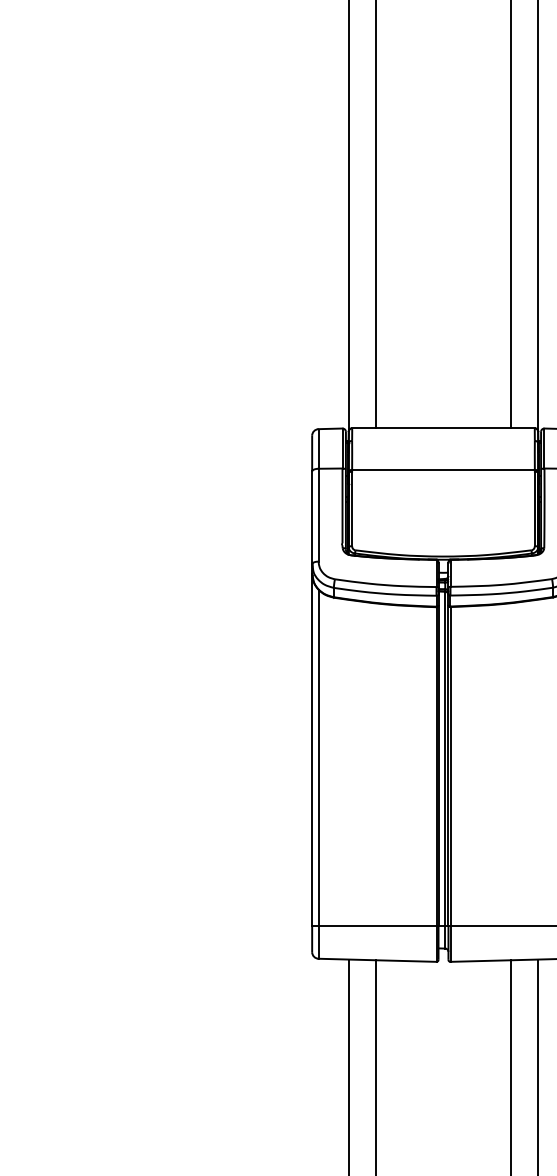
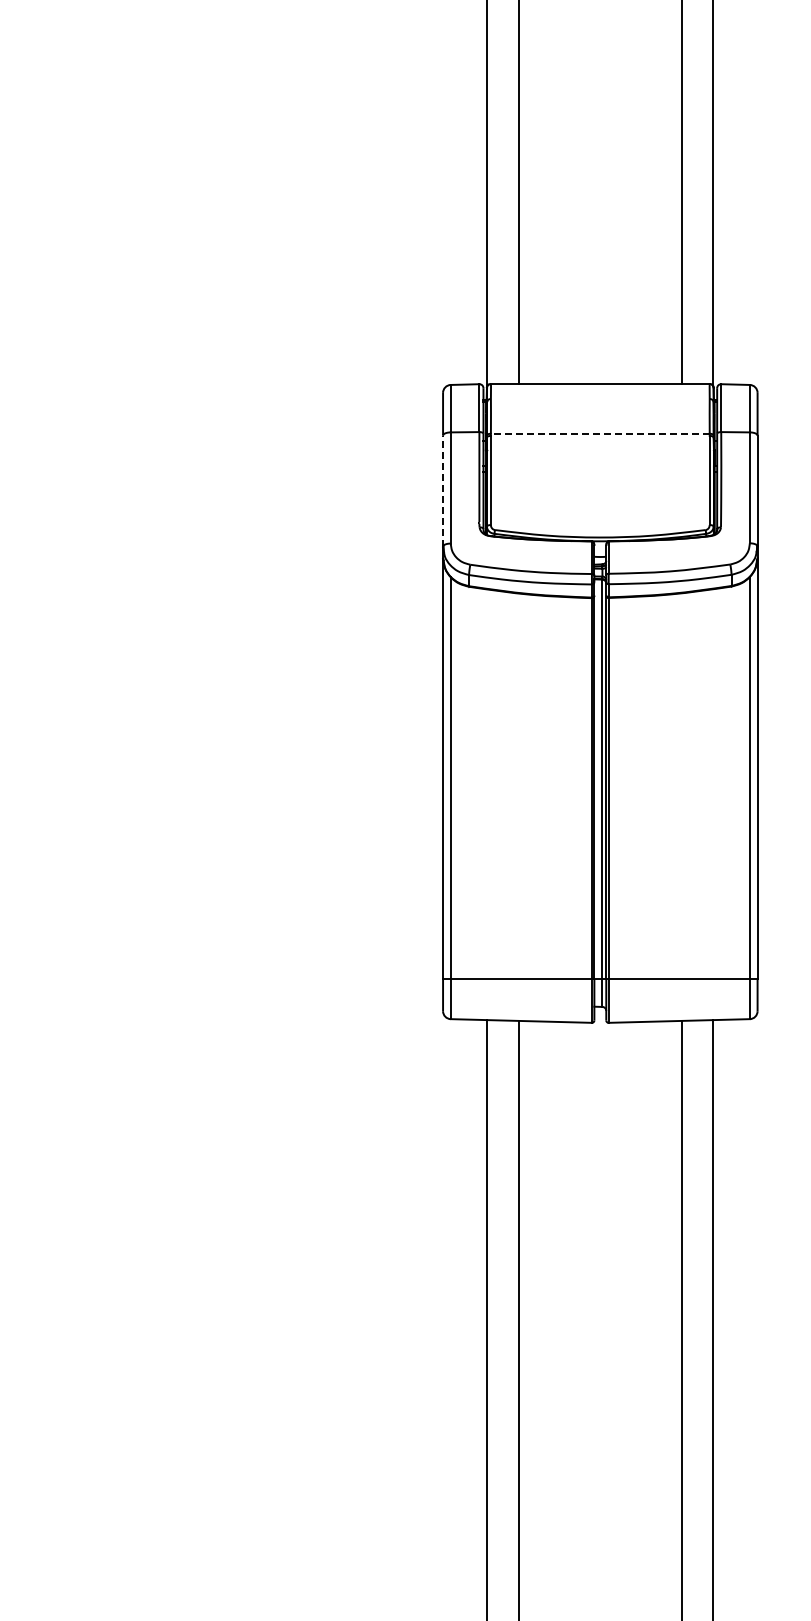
line: (442, 469) -> (599, 433), solid -> dashed
line: (312, 518) -> (443, 491), solid -> dashed

